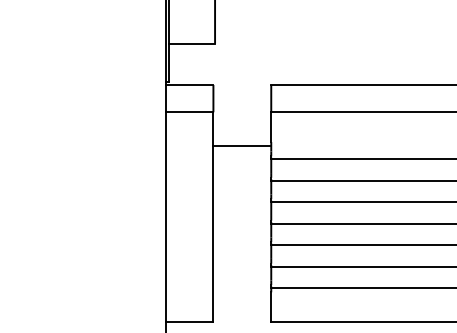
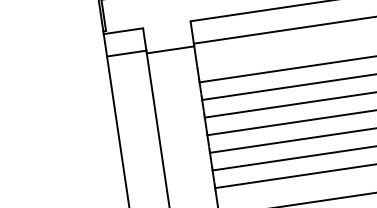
line: (242, 145) -> (170, 49), moved

